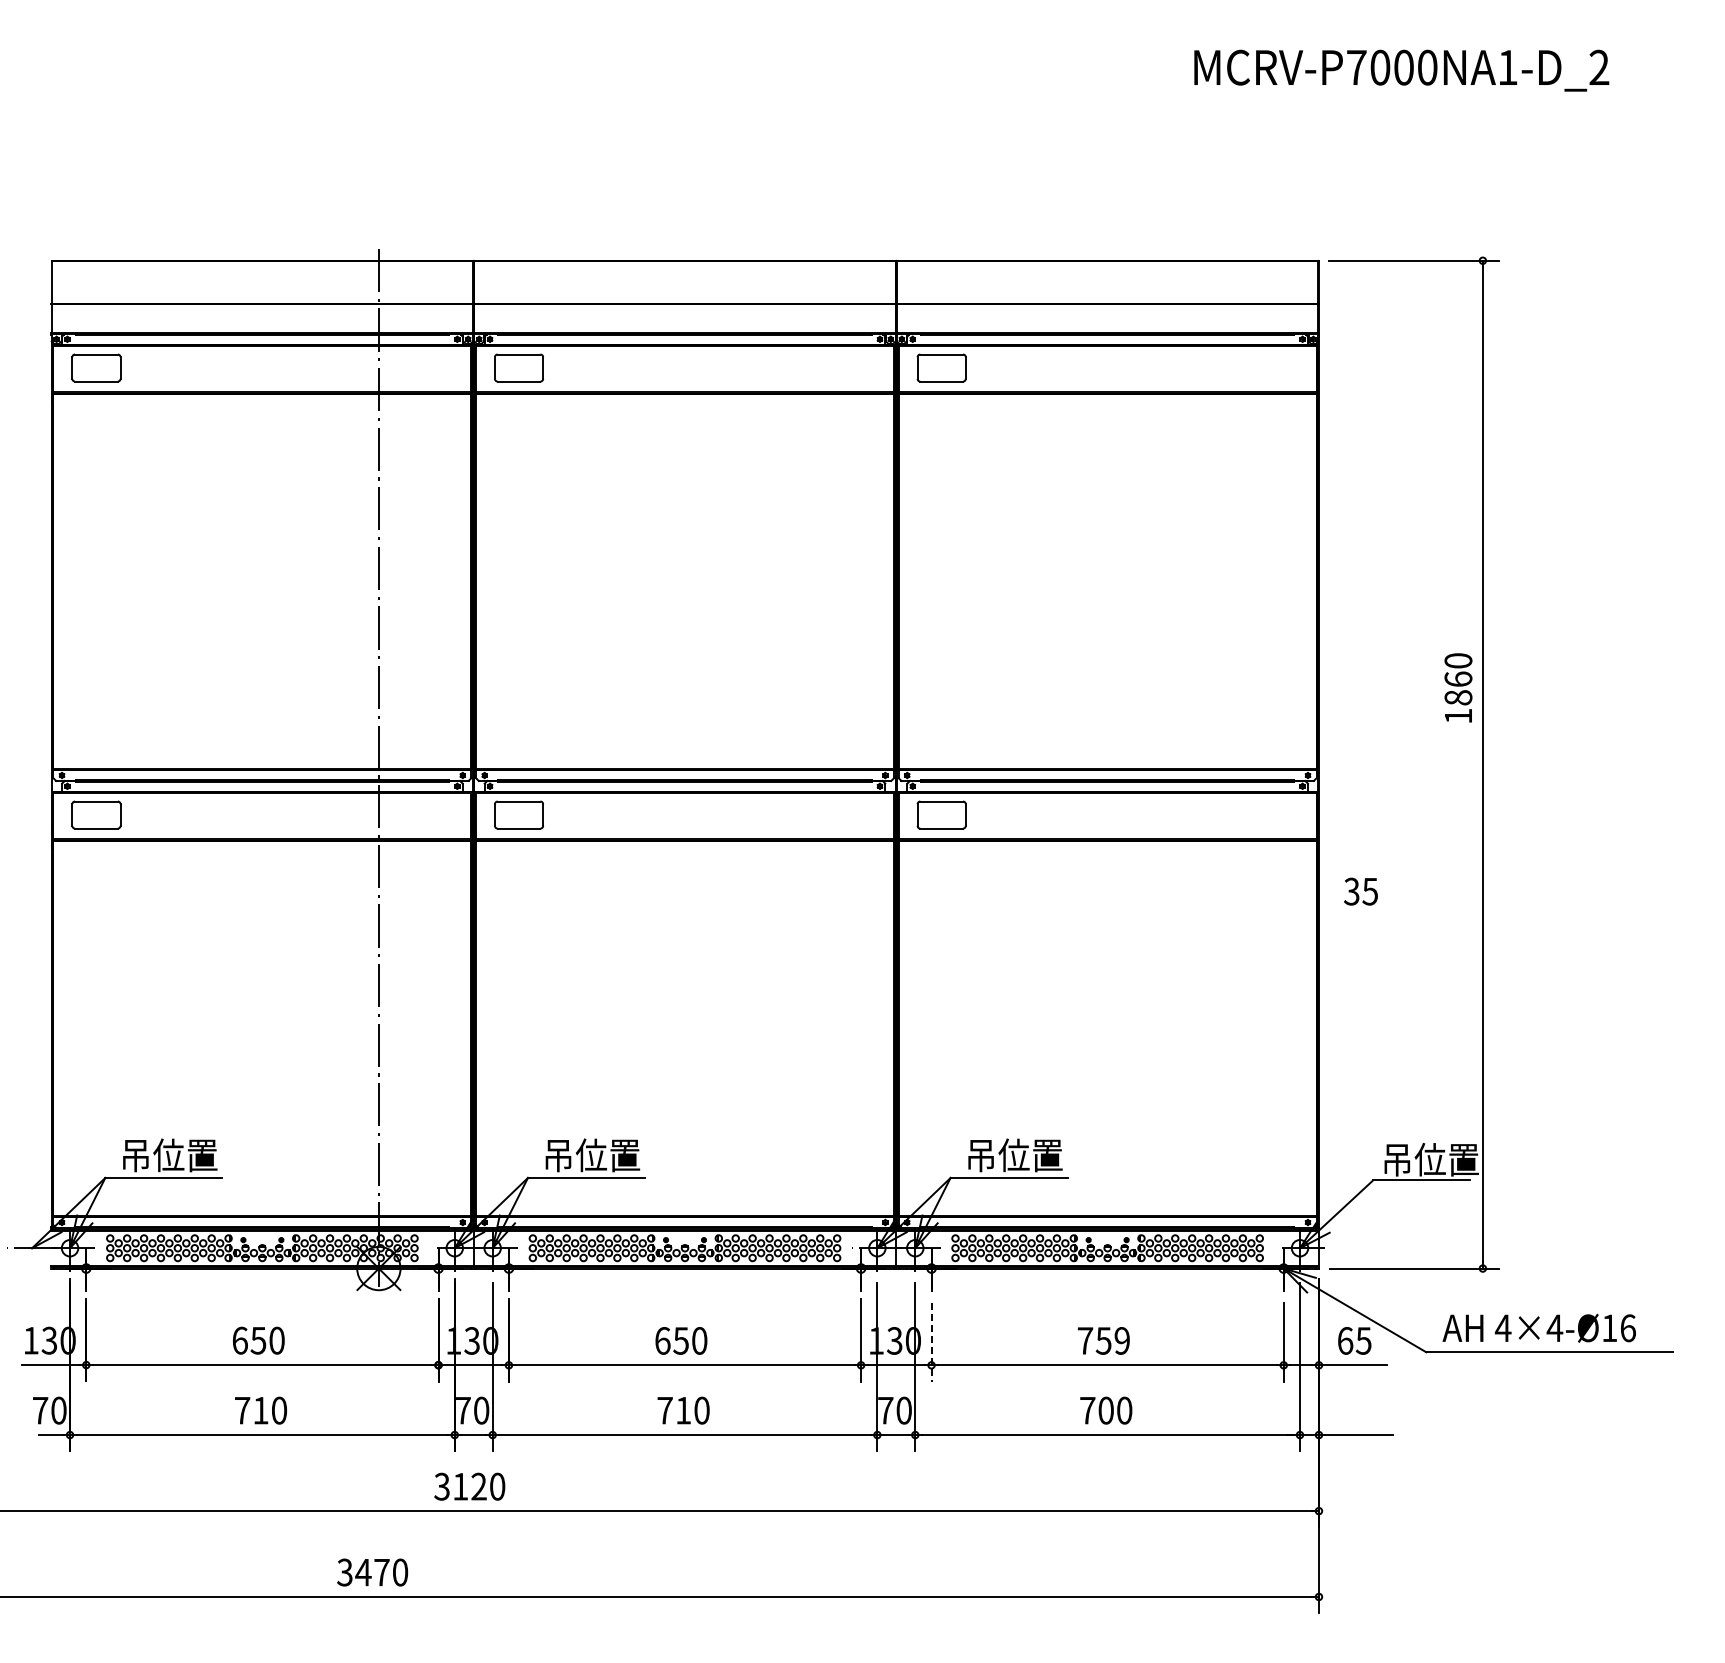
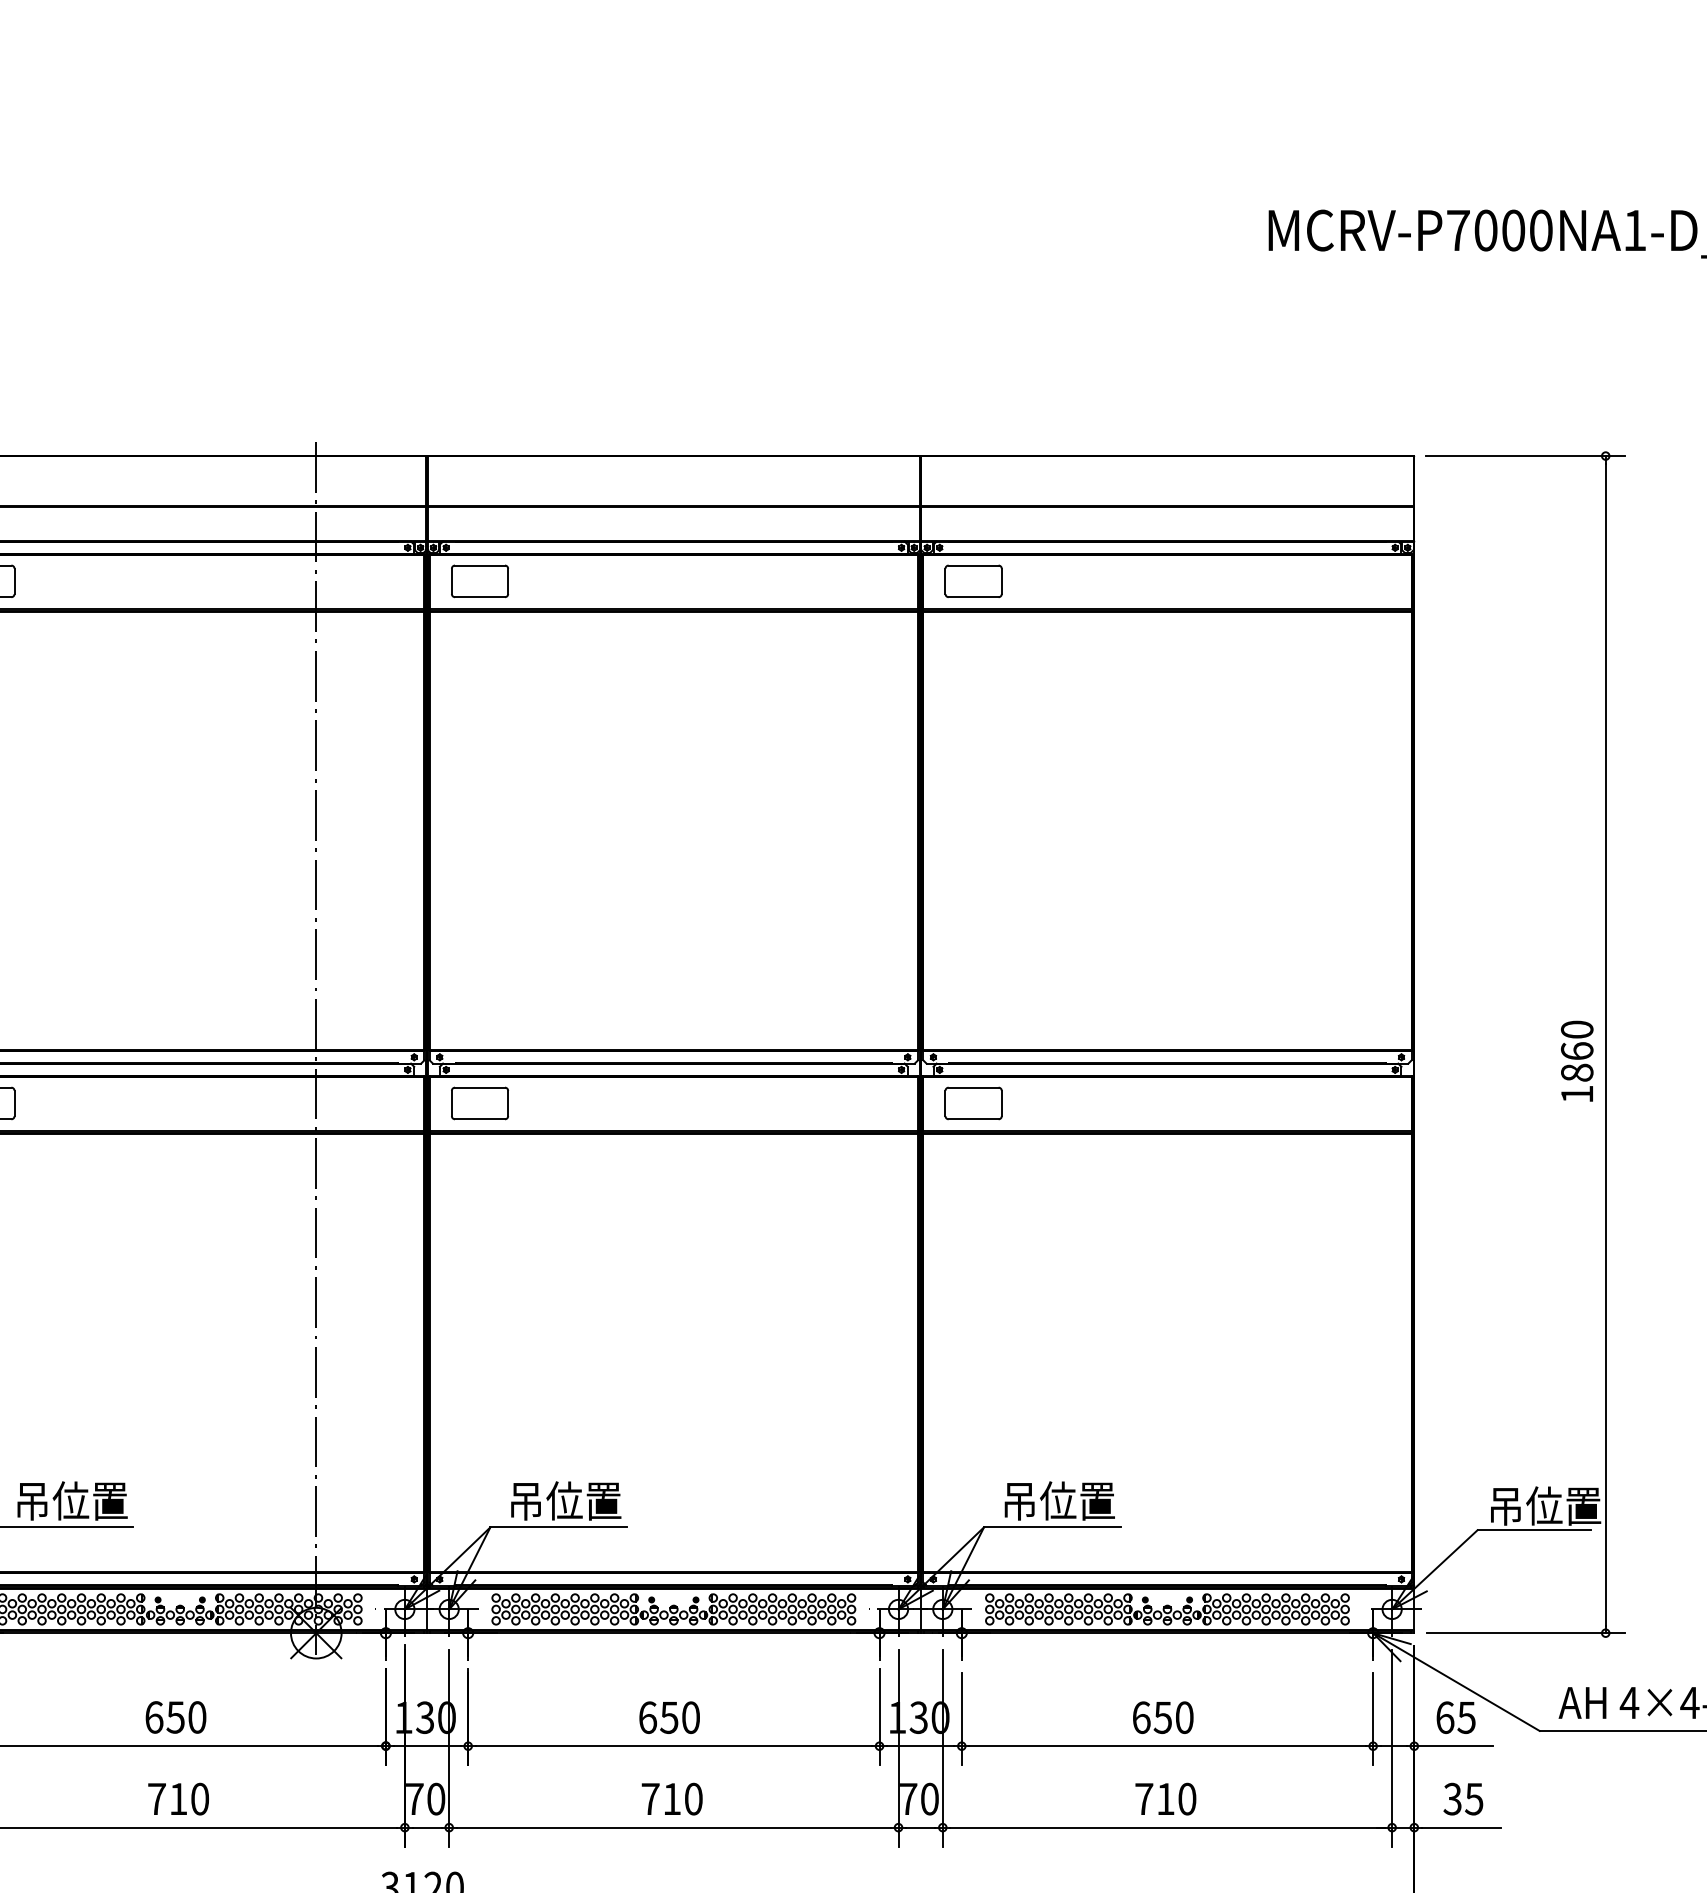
text: (1458, 687) -> (1577, 1060), moved
text: (1360, 891) -> (1462, 1798), moved
text: (1103, 1340) -> (1162, 1717), 759 -> 650
line: (931, 1342) -> (961, 1719), dashed -> solid
text: (1105, 1410) -> (1164, 1798), 700 -> 710

